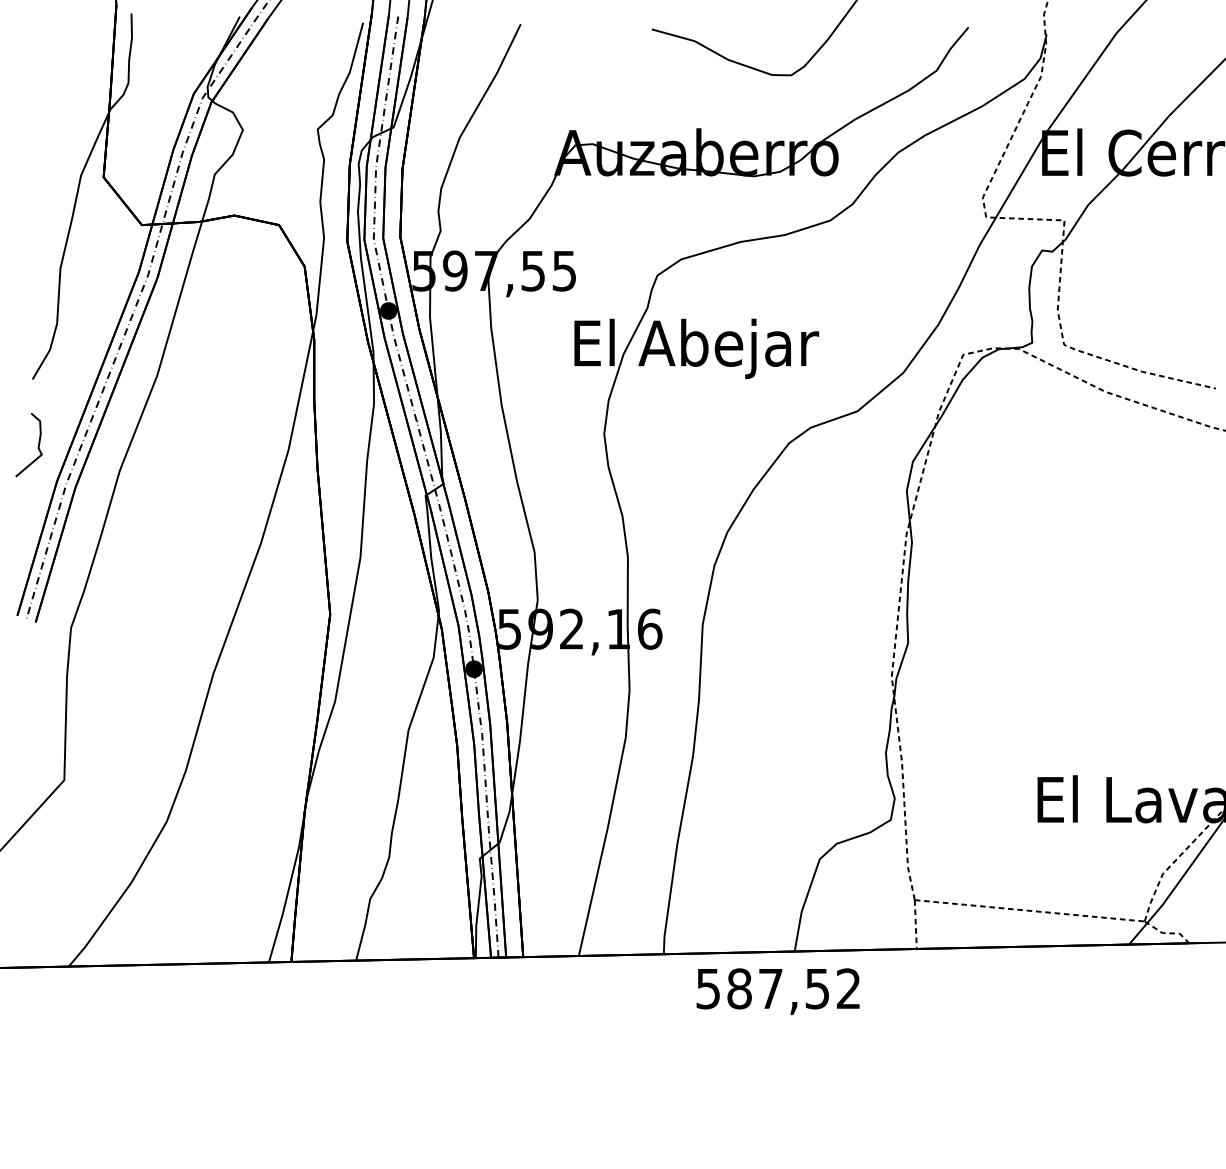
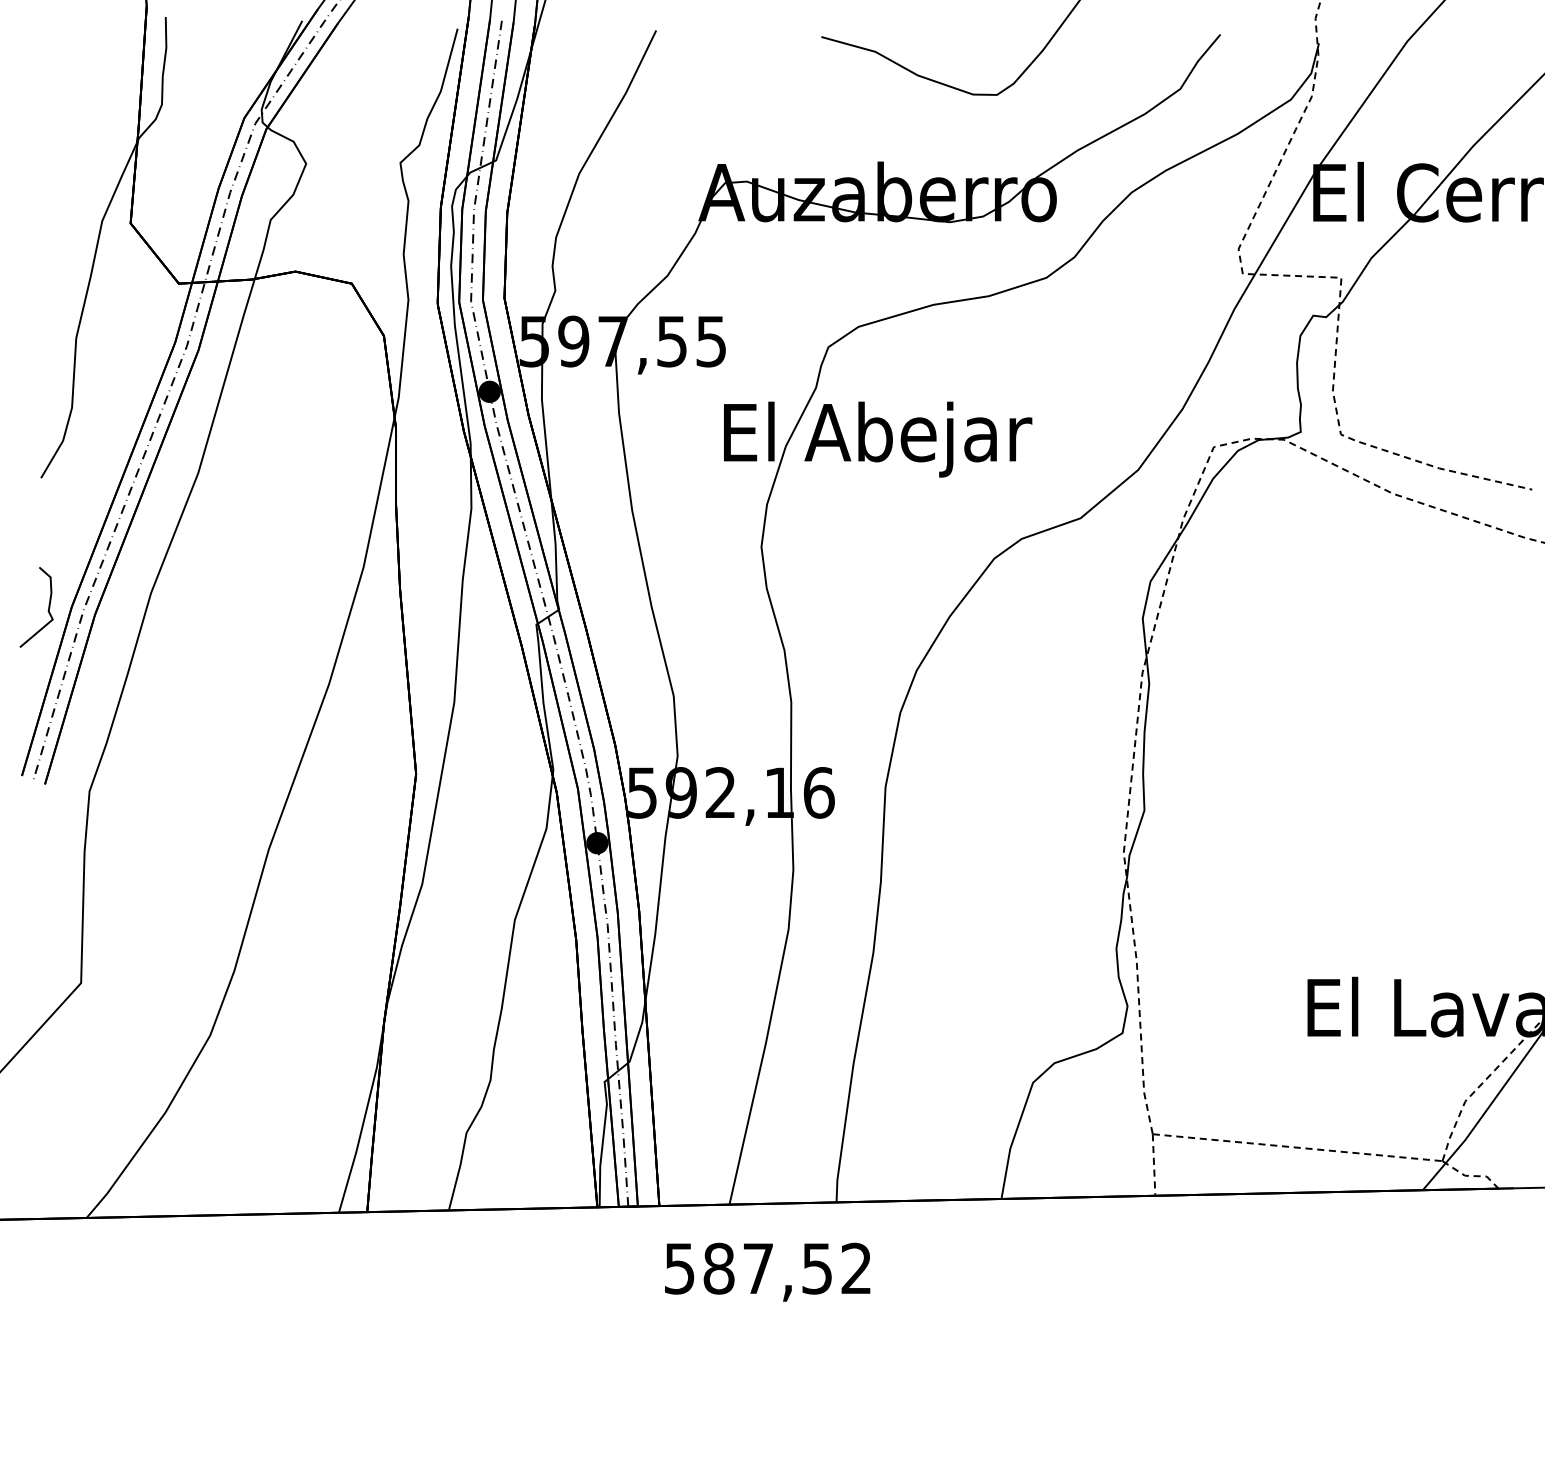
curve: (37, 447) -> (47, 610), moved
text: (777, 991) -> (766, 1272), moved

